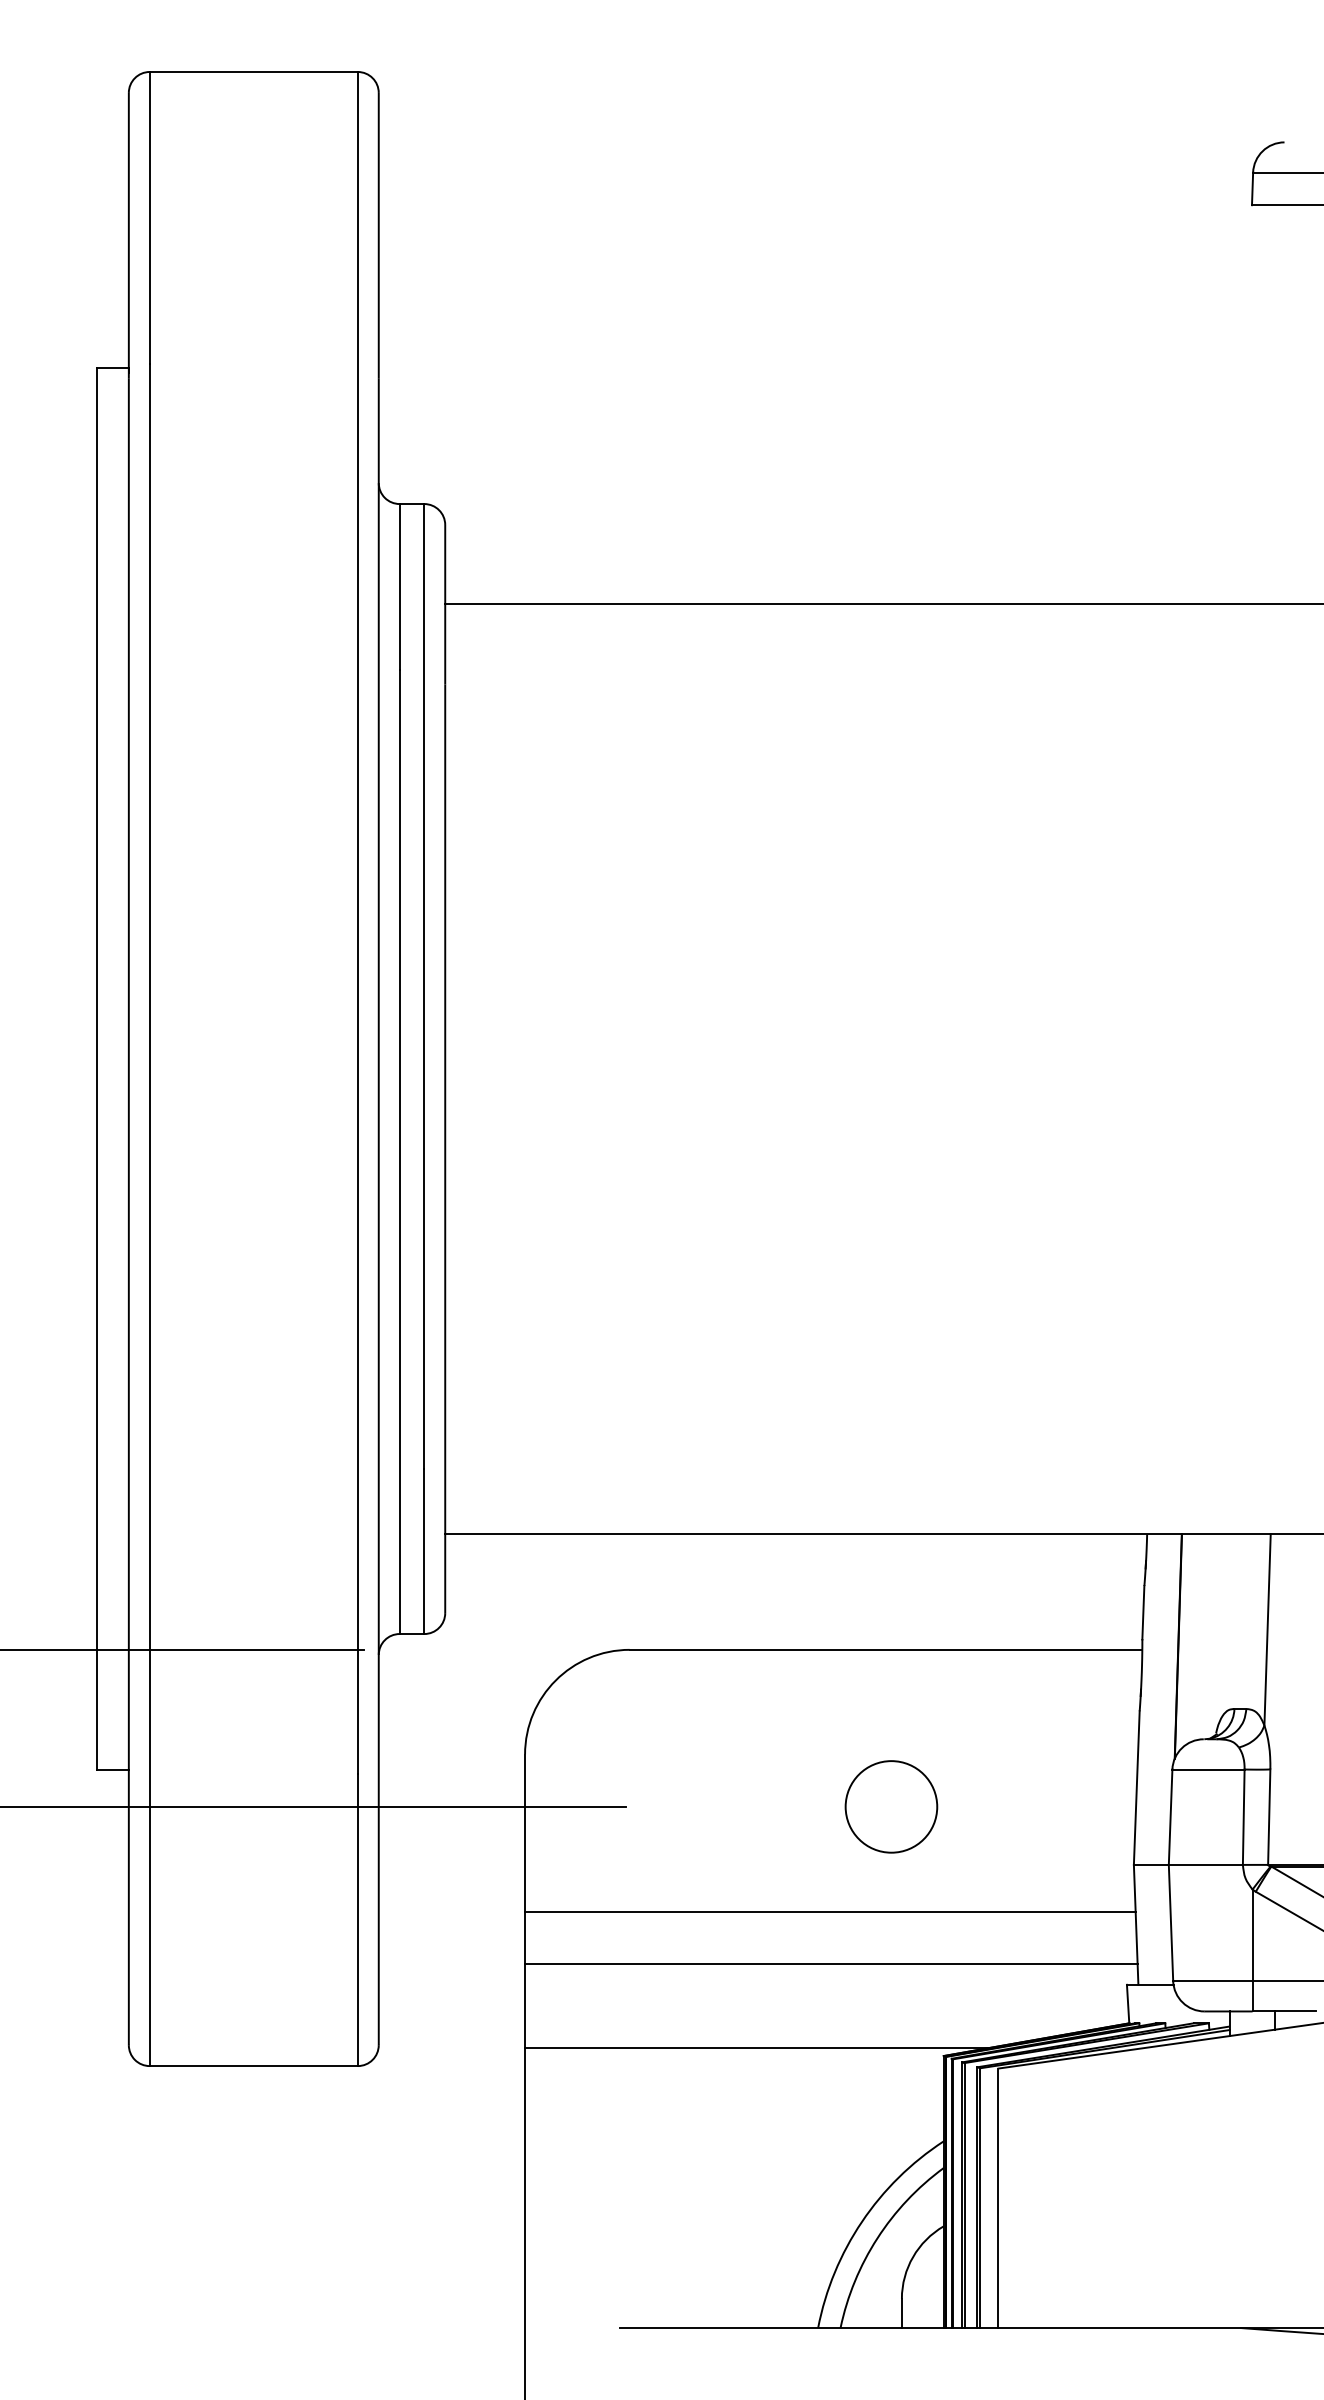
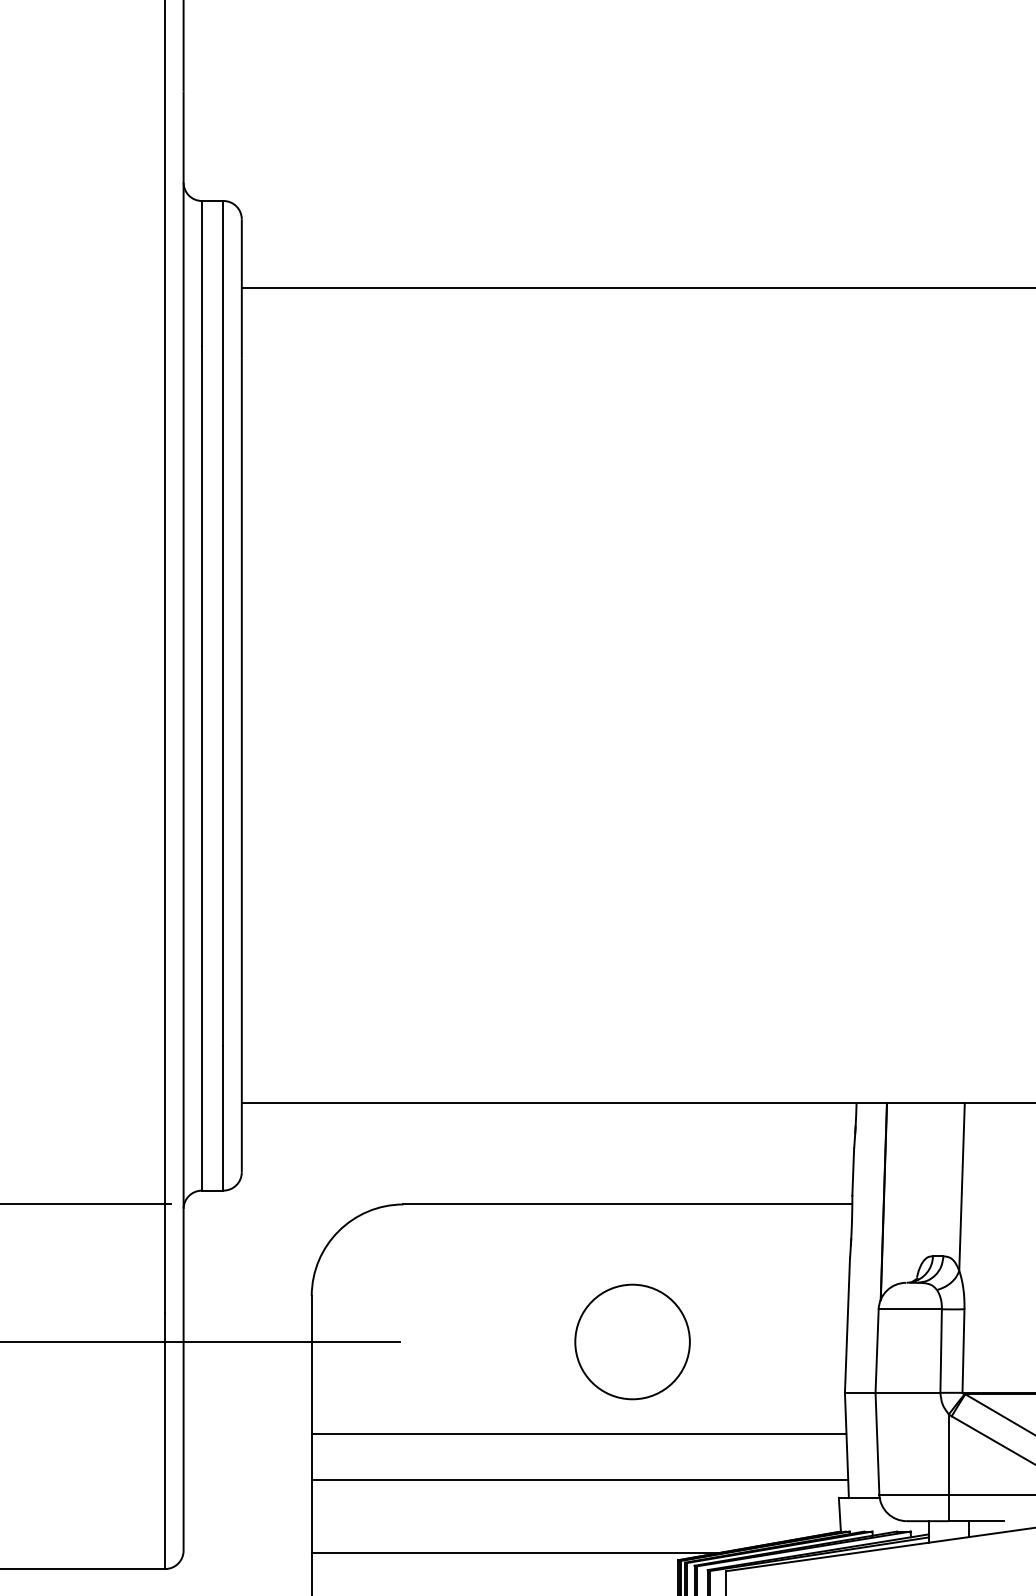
circle: (891, 1806) -> (632, 1341), size x1.43

